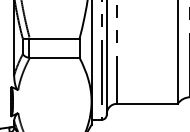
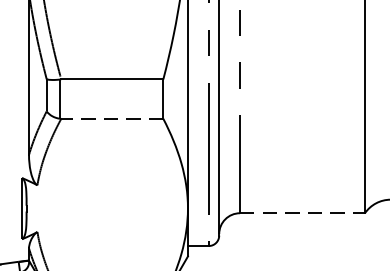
line: (54, 57) -> (111, 118), solid -> dashed
line: (147, 103) -> (302, 212), solid -> dashed

